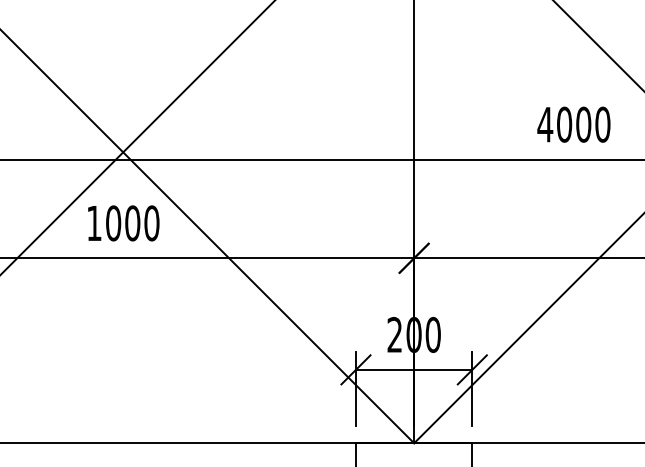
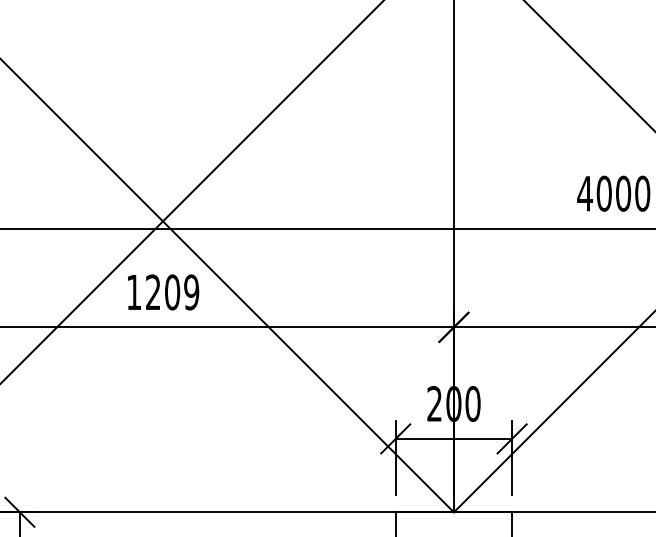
text: (132, 223) -> (172, 292), 1000 -> 1209

